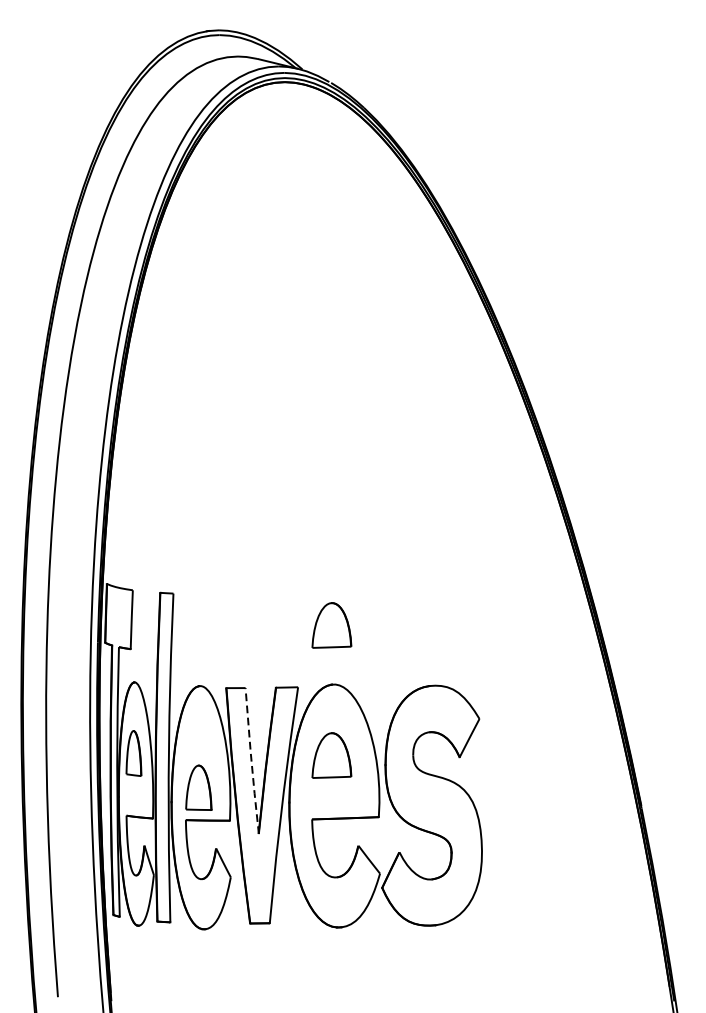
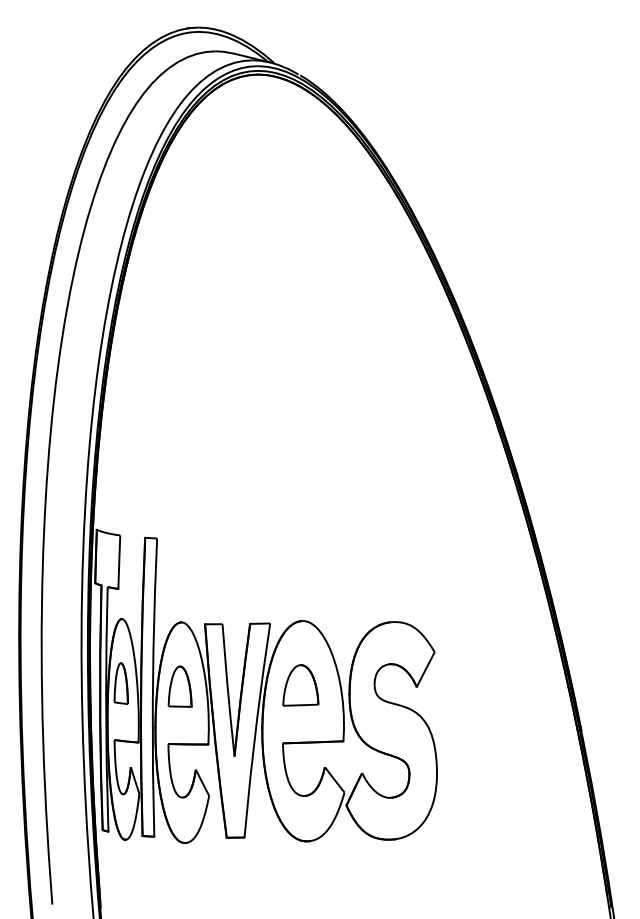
part: (331, 625) -> (300, 567), removed
line: (251, 761) -> (227, 690), dashed -> solid
part: (198, 787) -> (179, 686), moved

